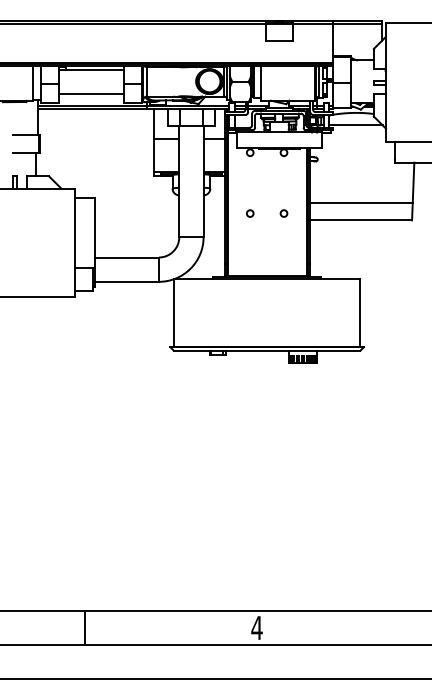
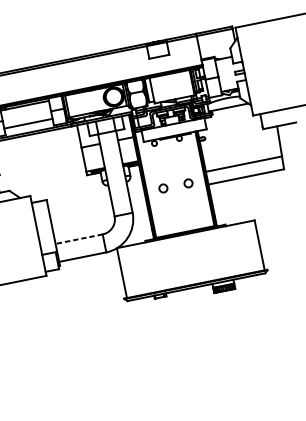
circle: (250, 213) -> (163, 188), size x1.6
circle: (283, 213) -> (188, 183), size x1.6
line: (127, 257) -> (79, 239), solid -> dashed

